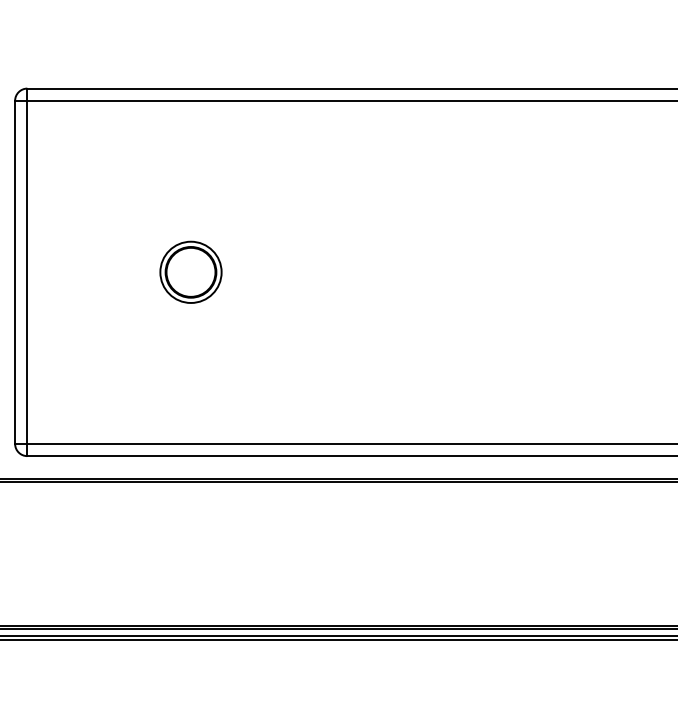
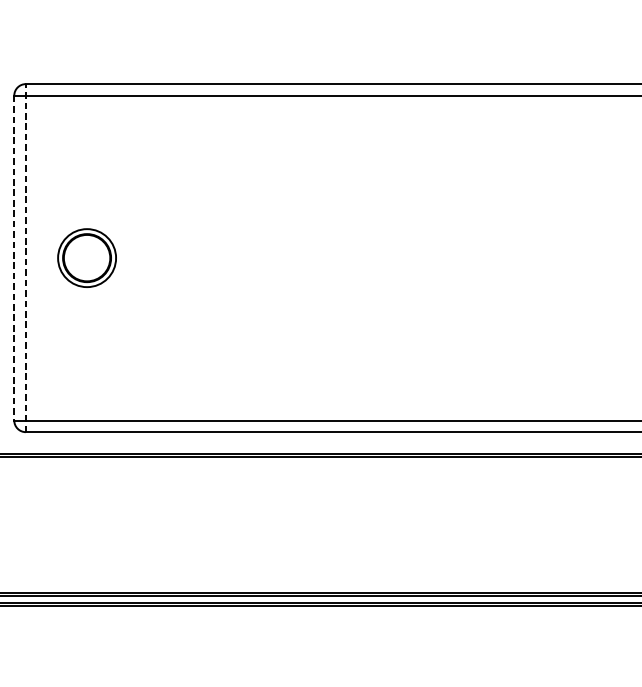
part: (190, 271) -> (86, 257), moved
line: (15, 272) -> (14, 258), solid -> dashed
line: (27, 272) -> (26, 258), solid -> dashed

